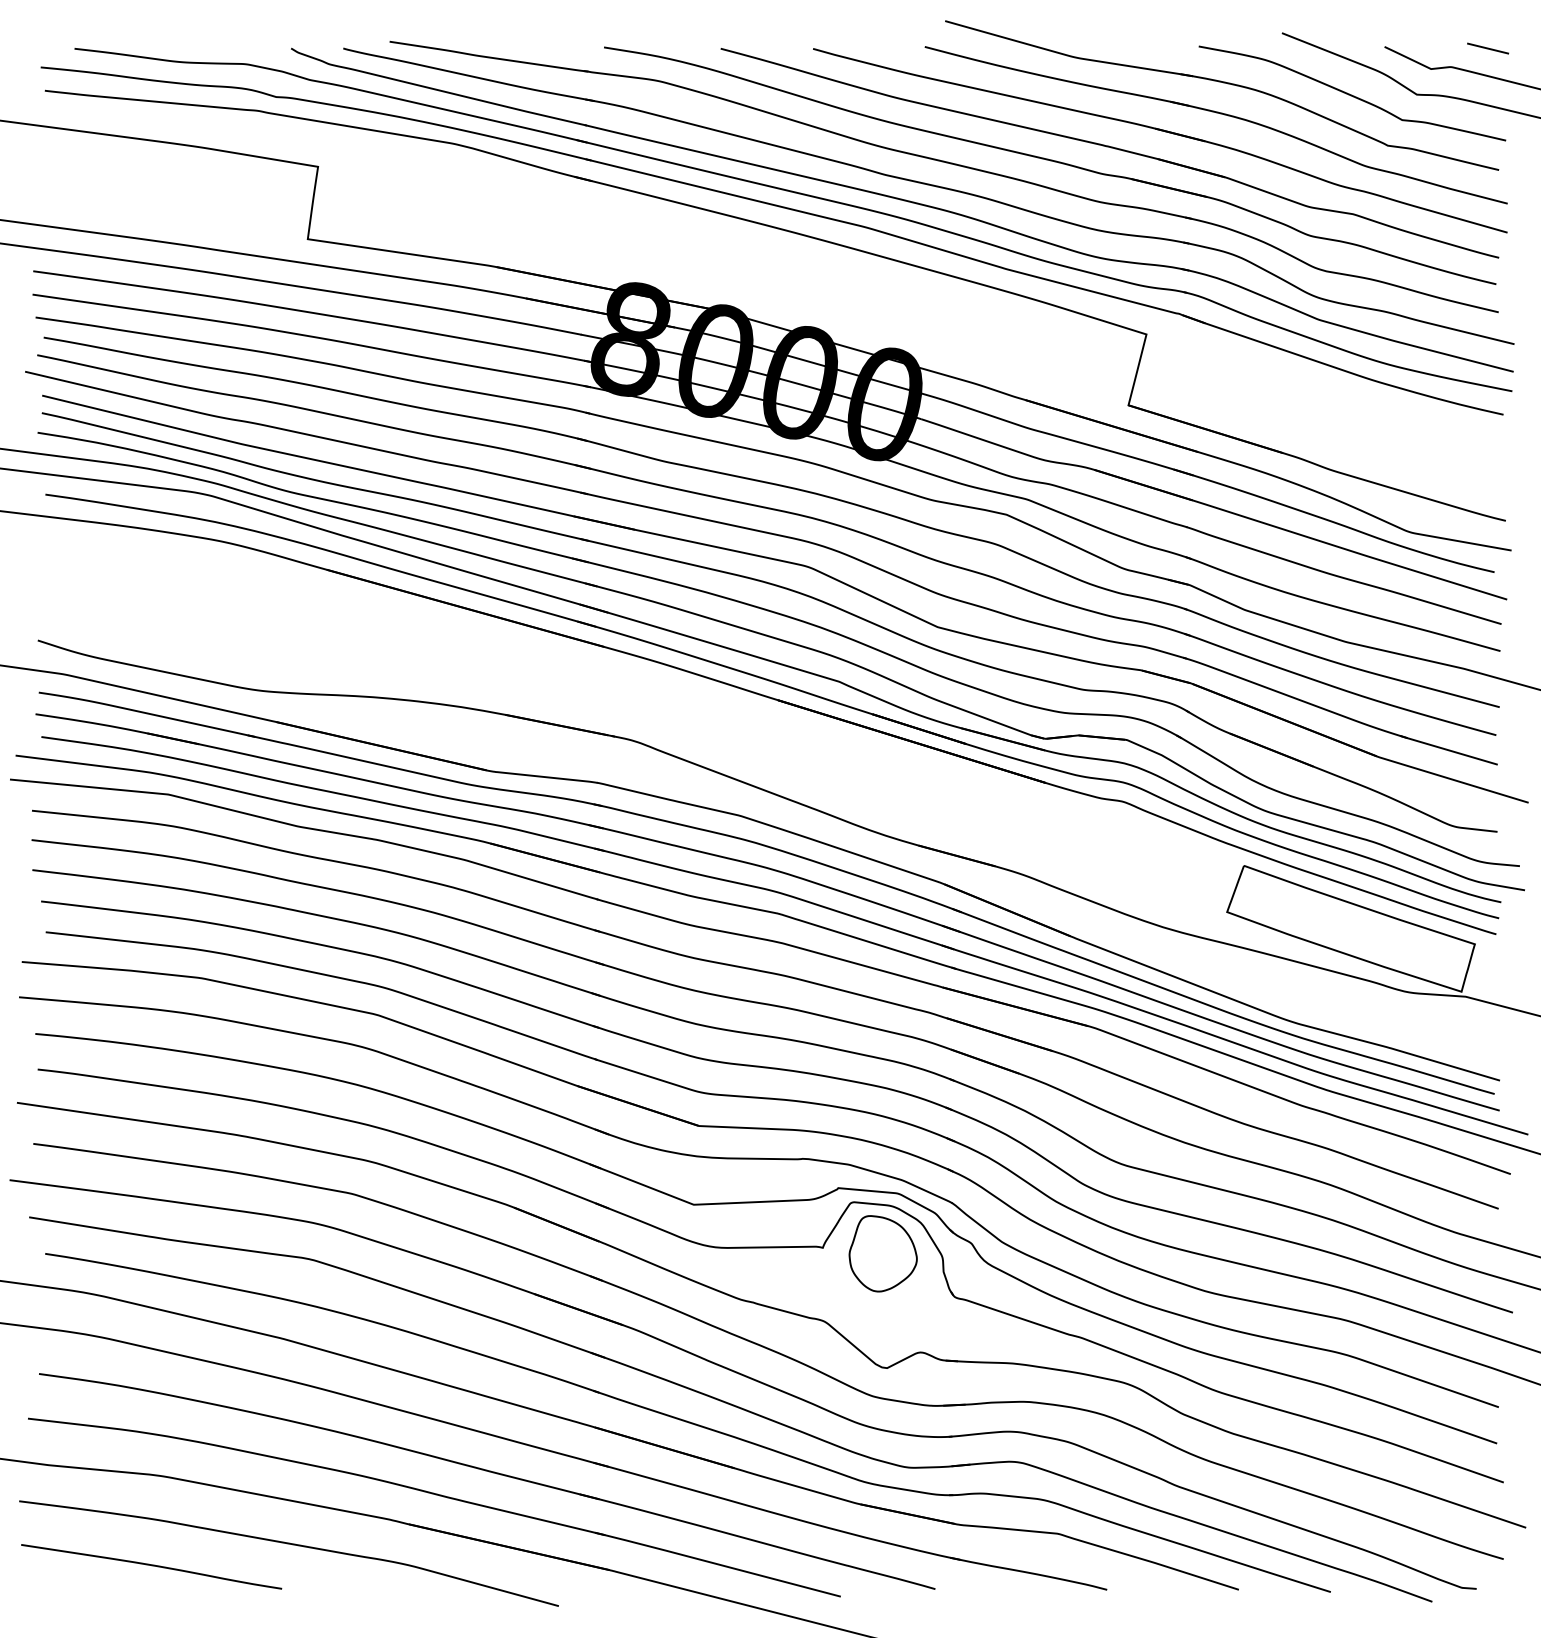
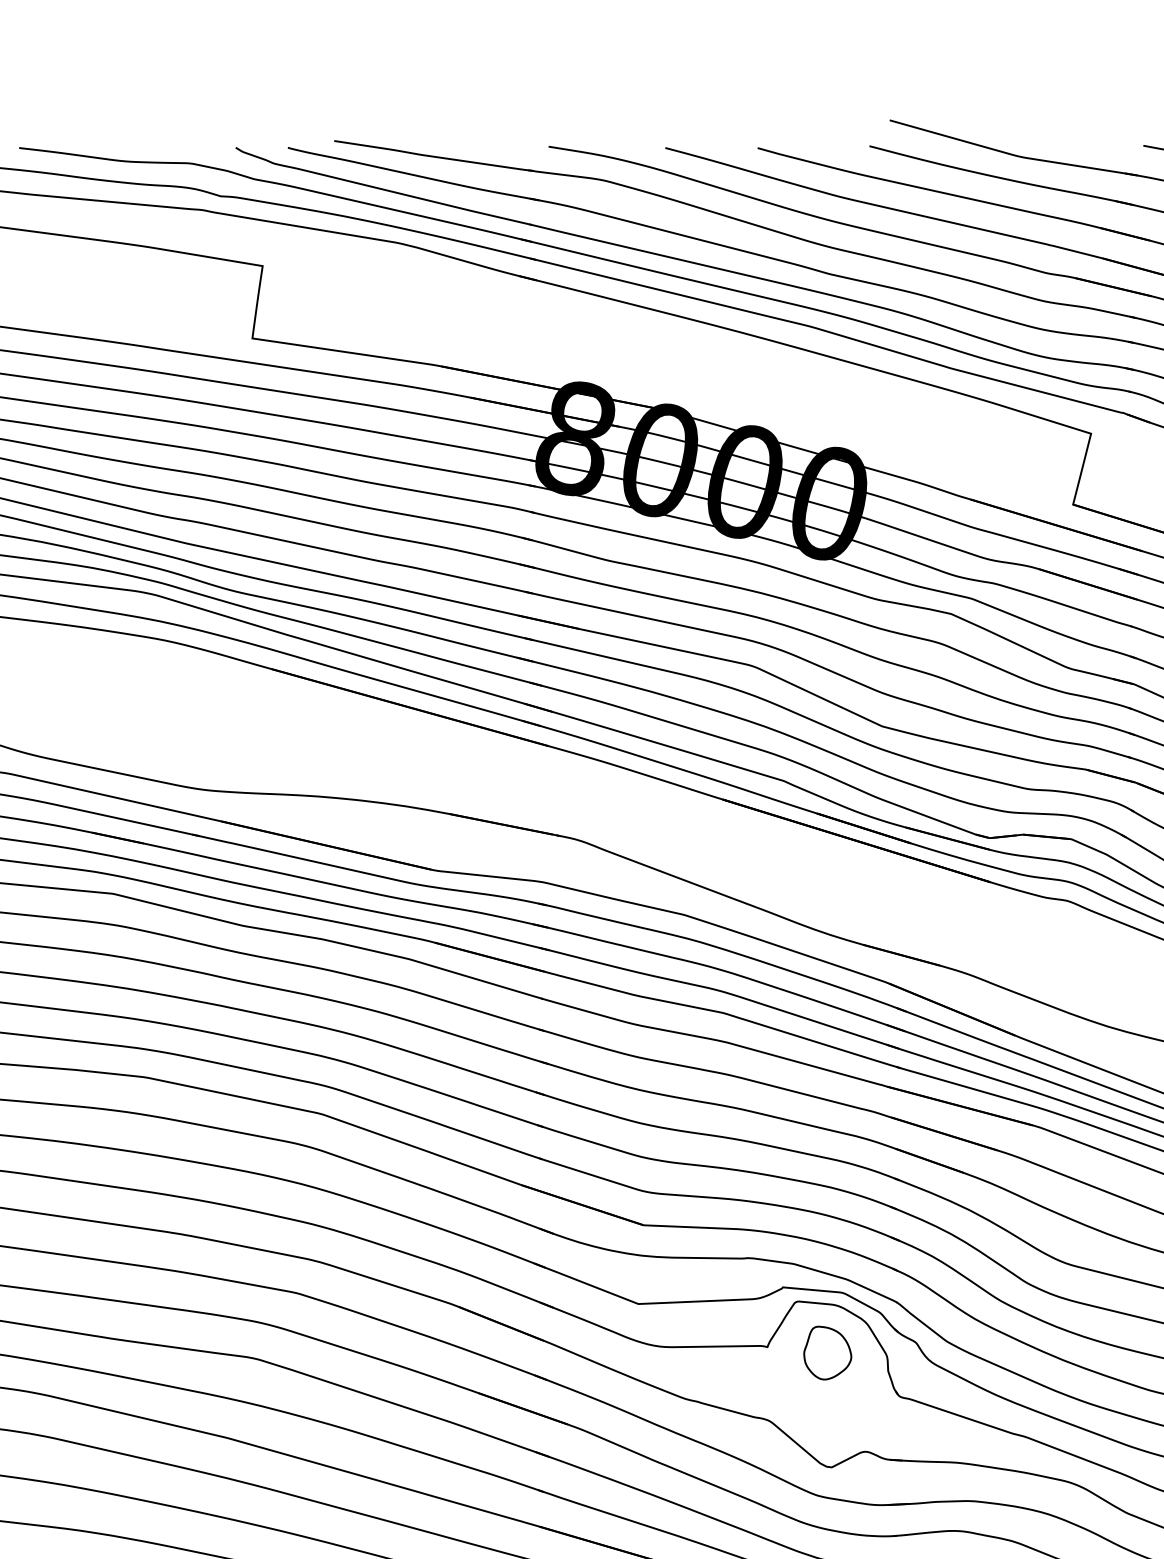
part: (882, 1253) -> (827, 1352), size x0.7

